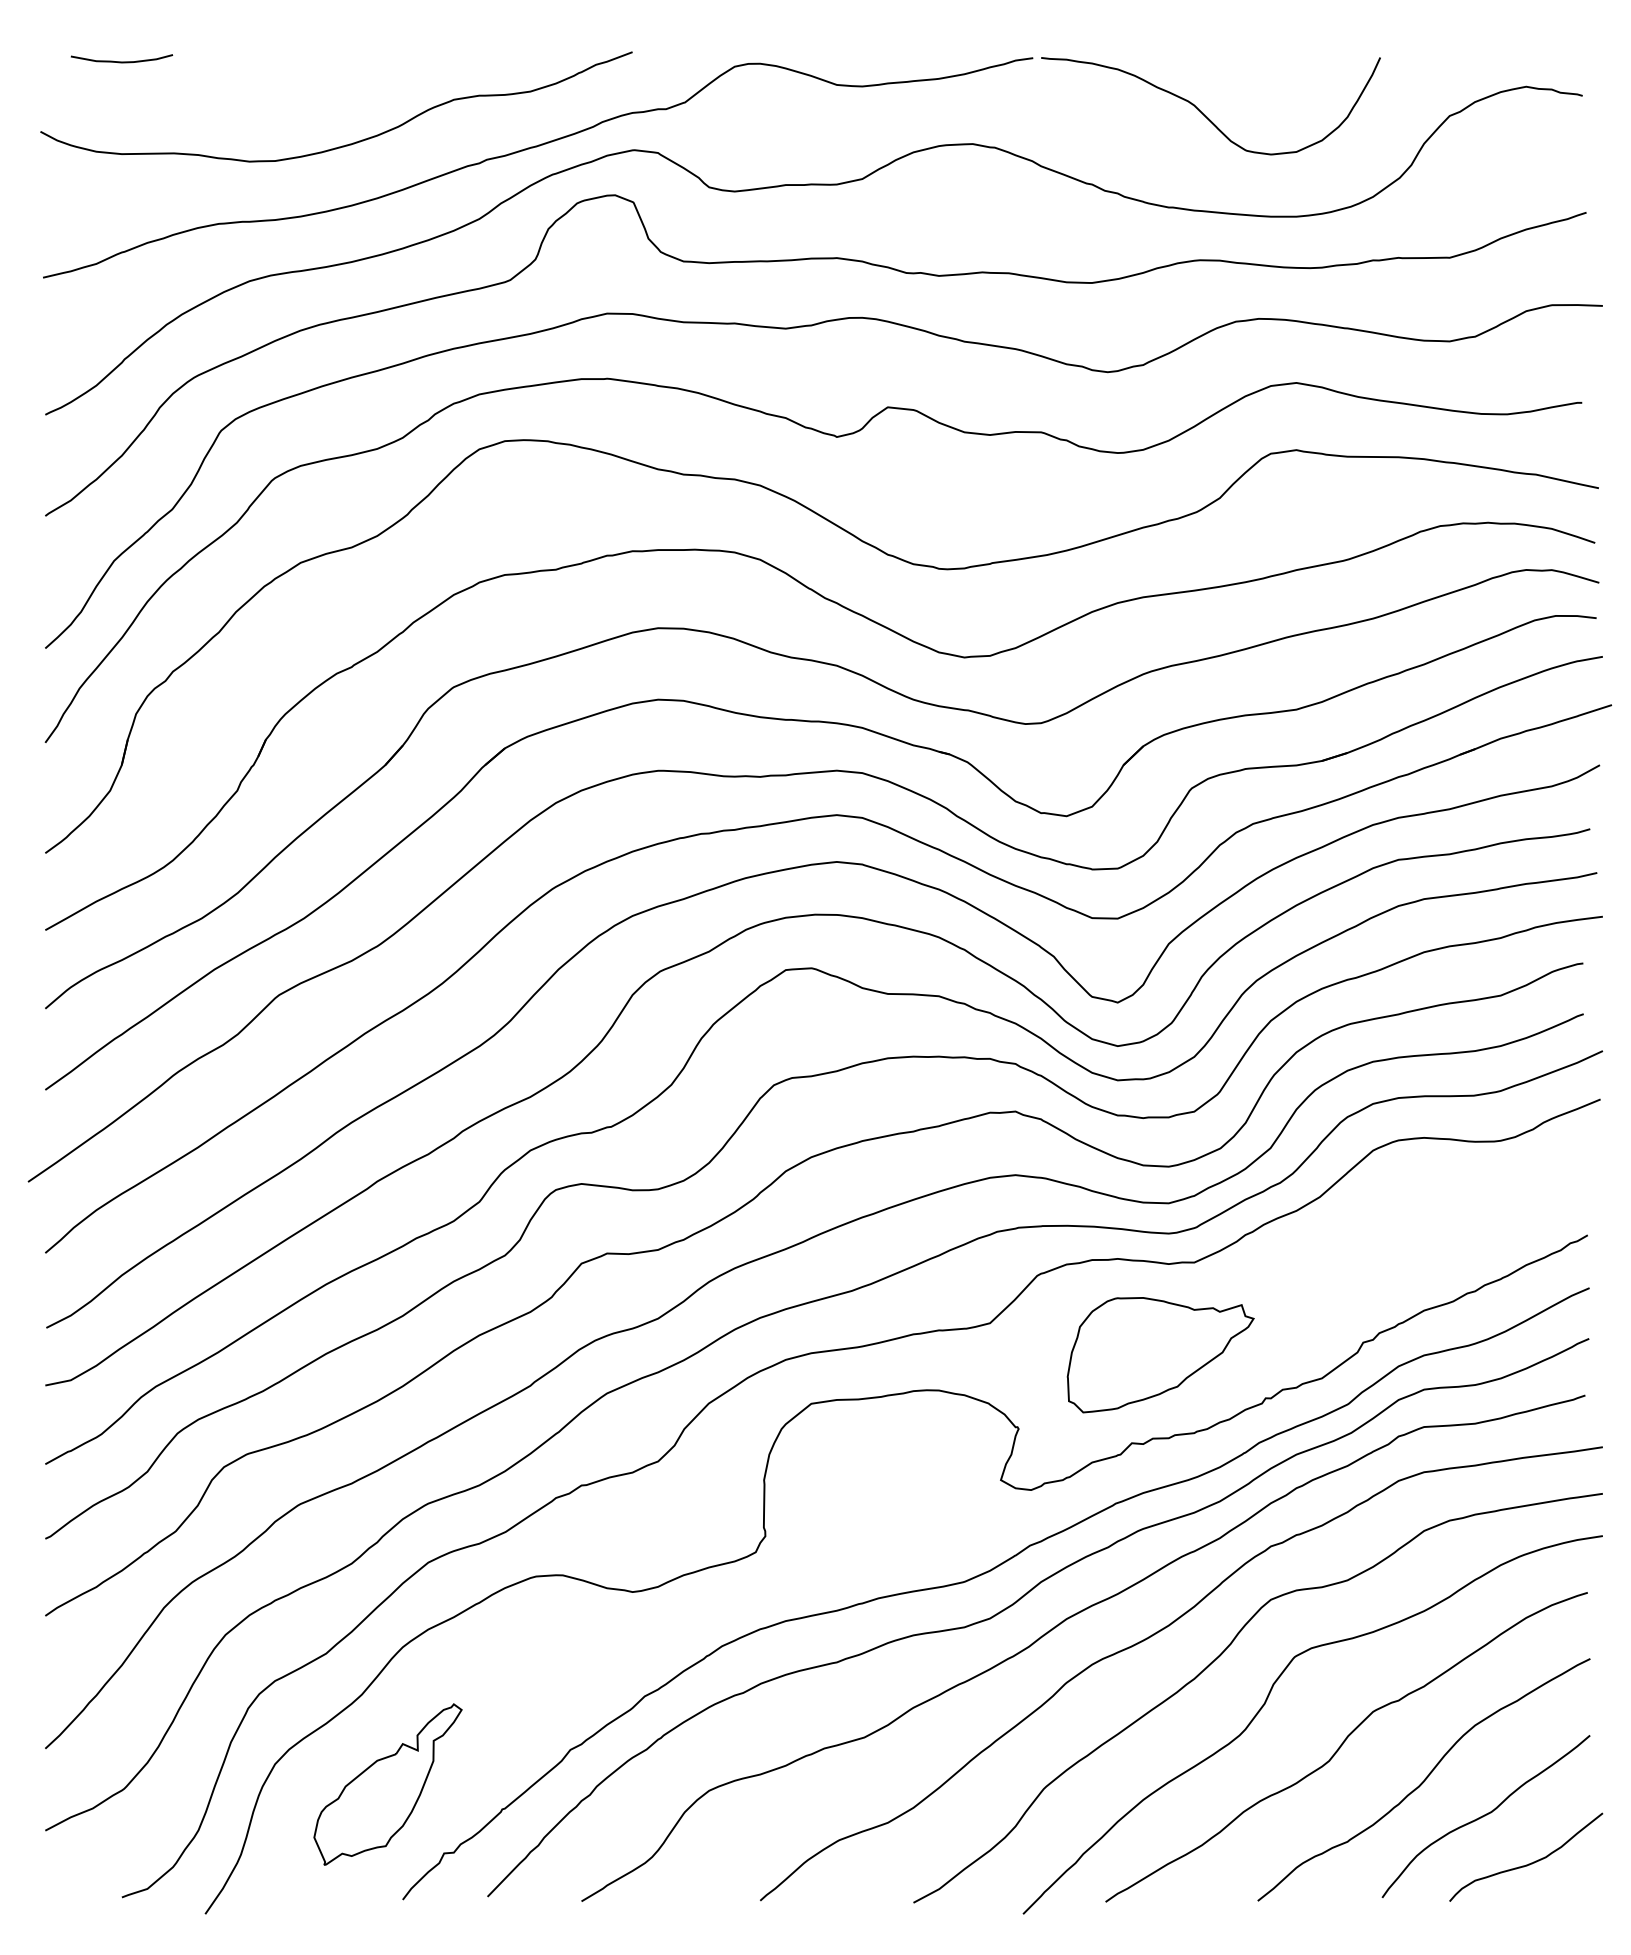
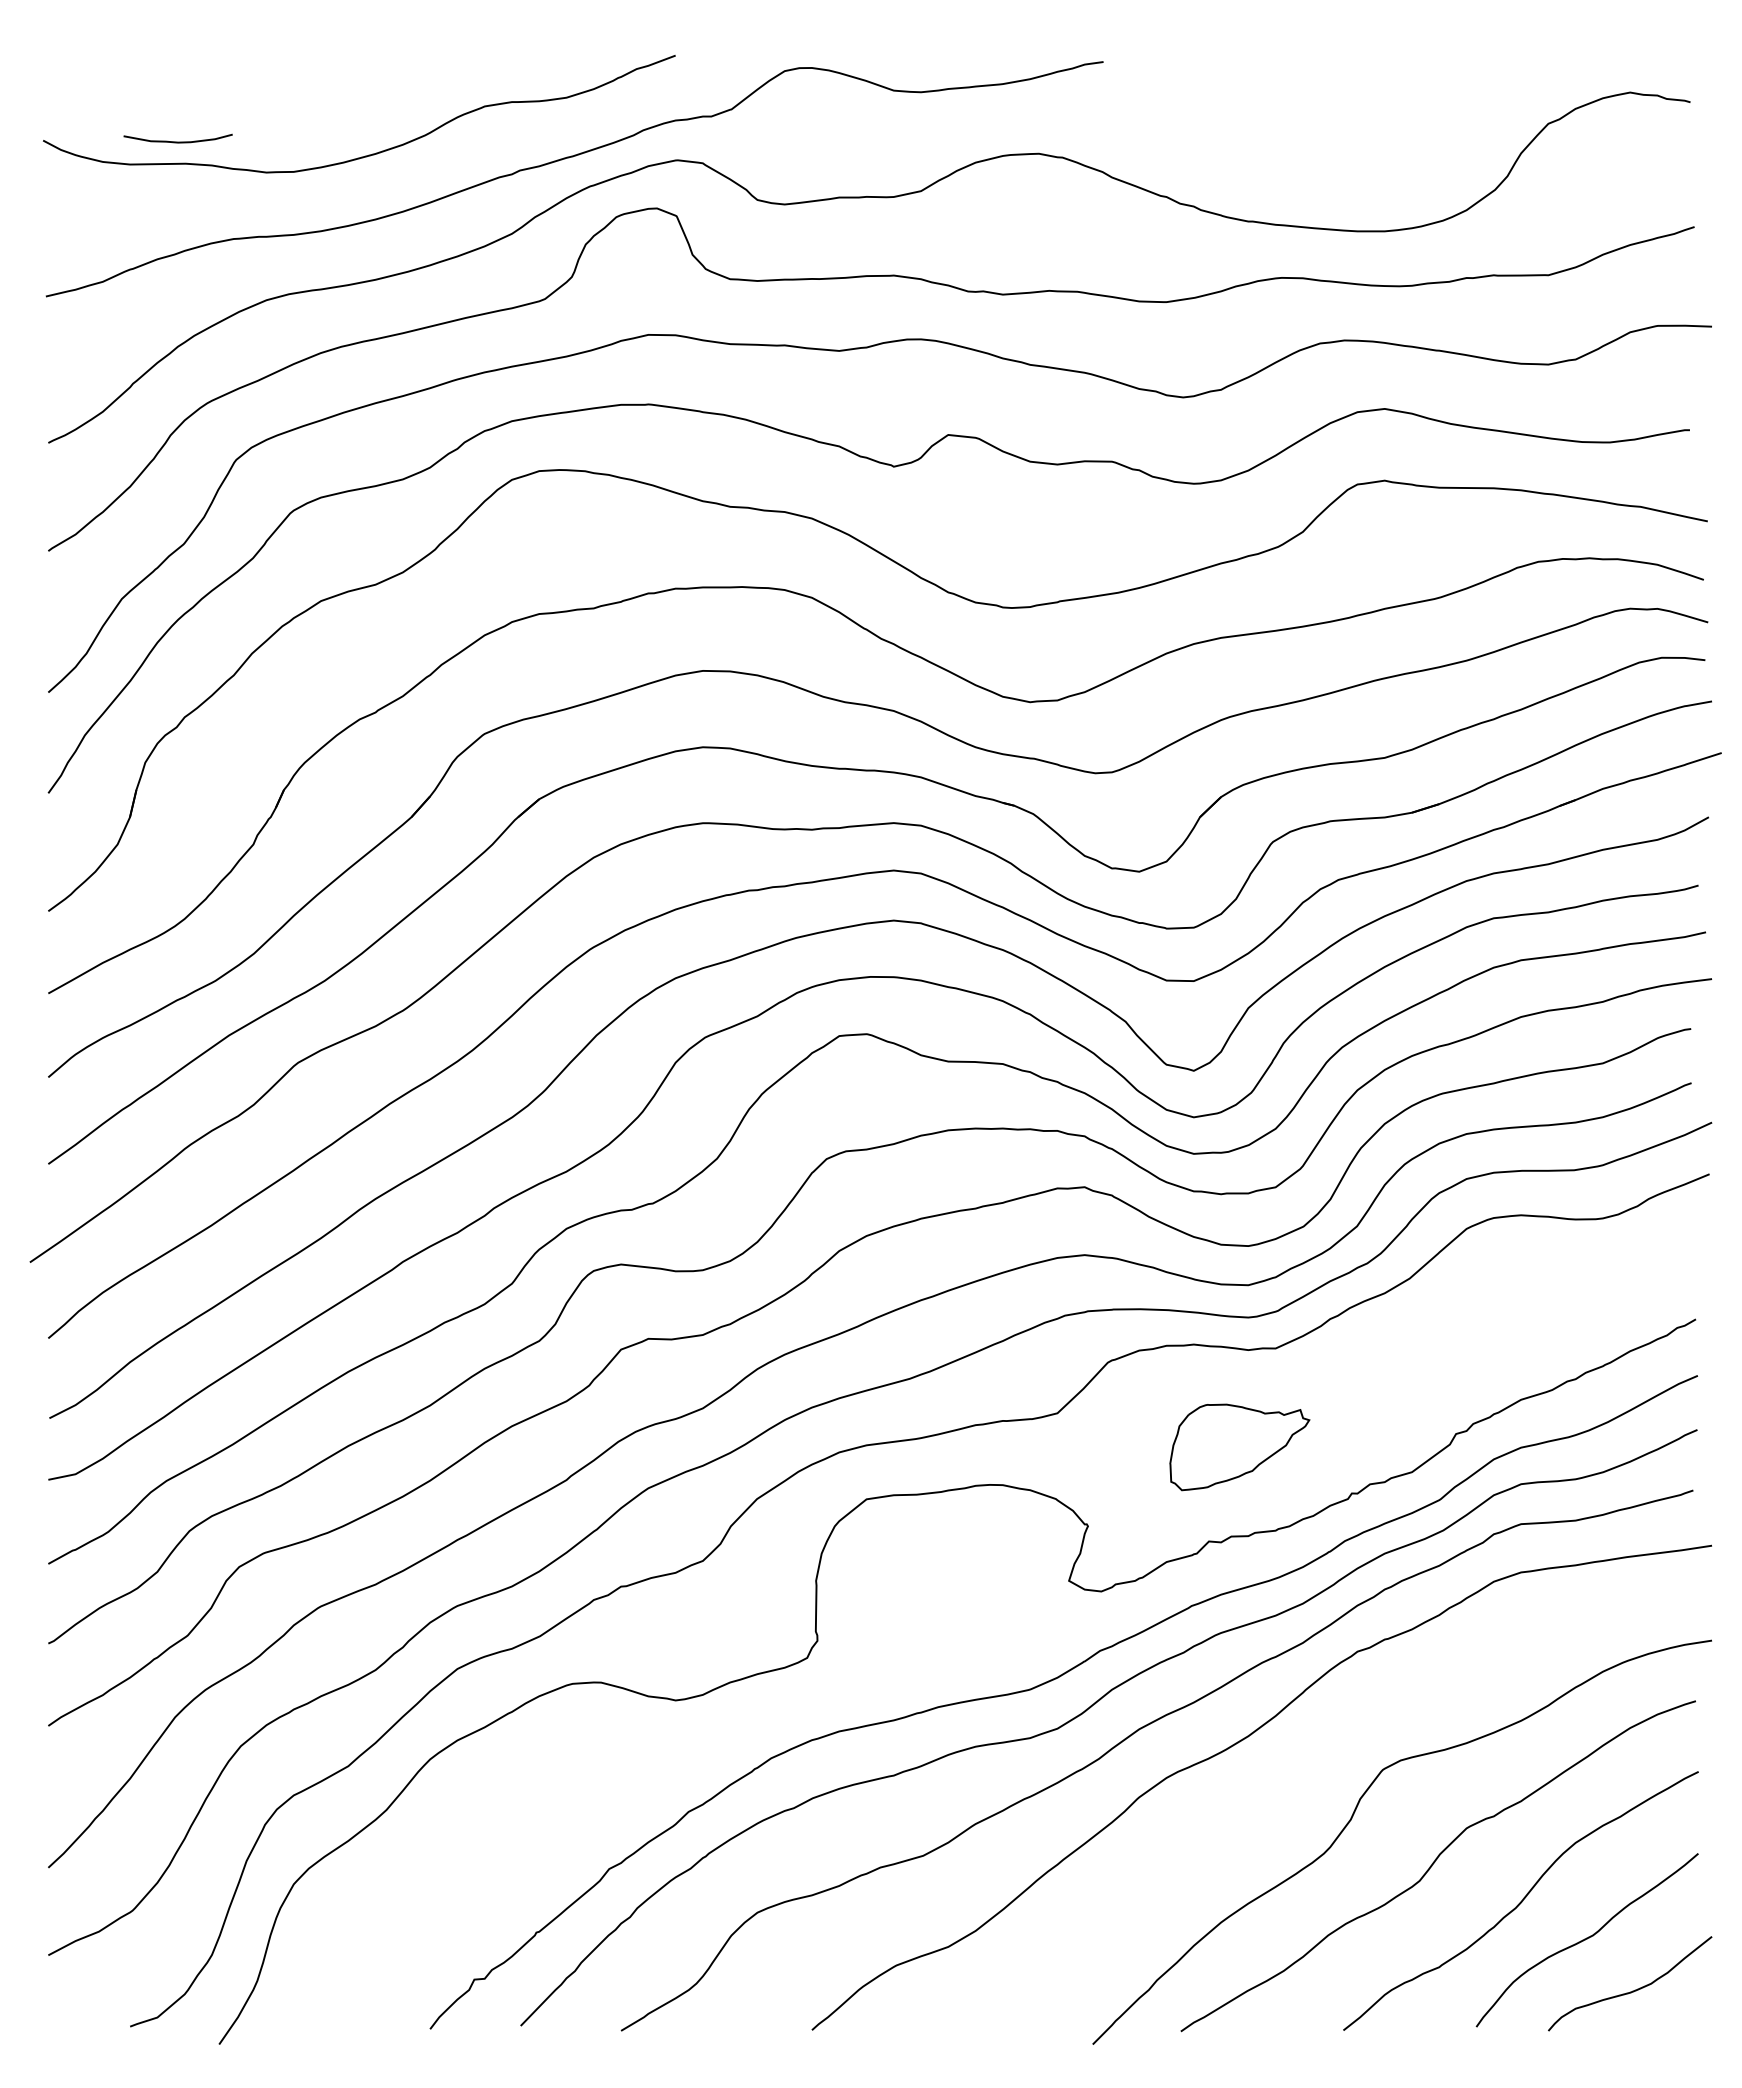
curve: (121, 61) -> (177, 141), moved
curve: (1203, 112) -> (1285, 120), removed
part: (1160, 1355) -> (1239, 1447), size x0.7
curve: (1220, 1656) -> (1303, 1769), removed
part: (388, 1784) -> (414, 1905), removed

